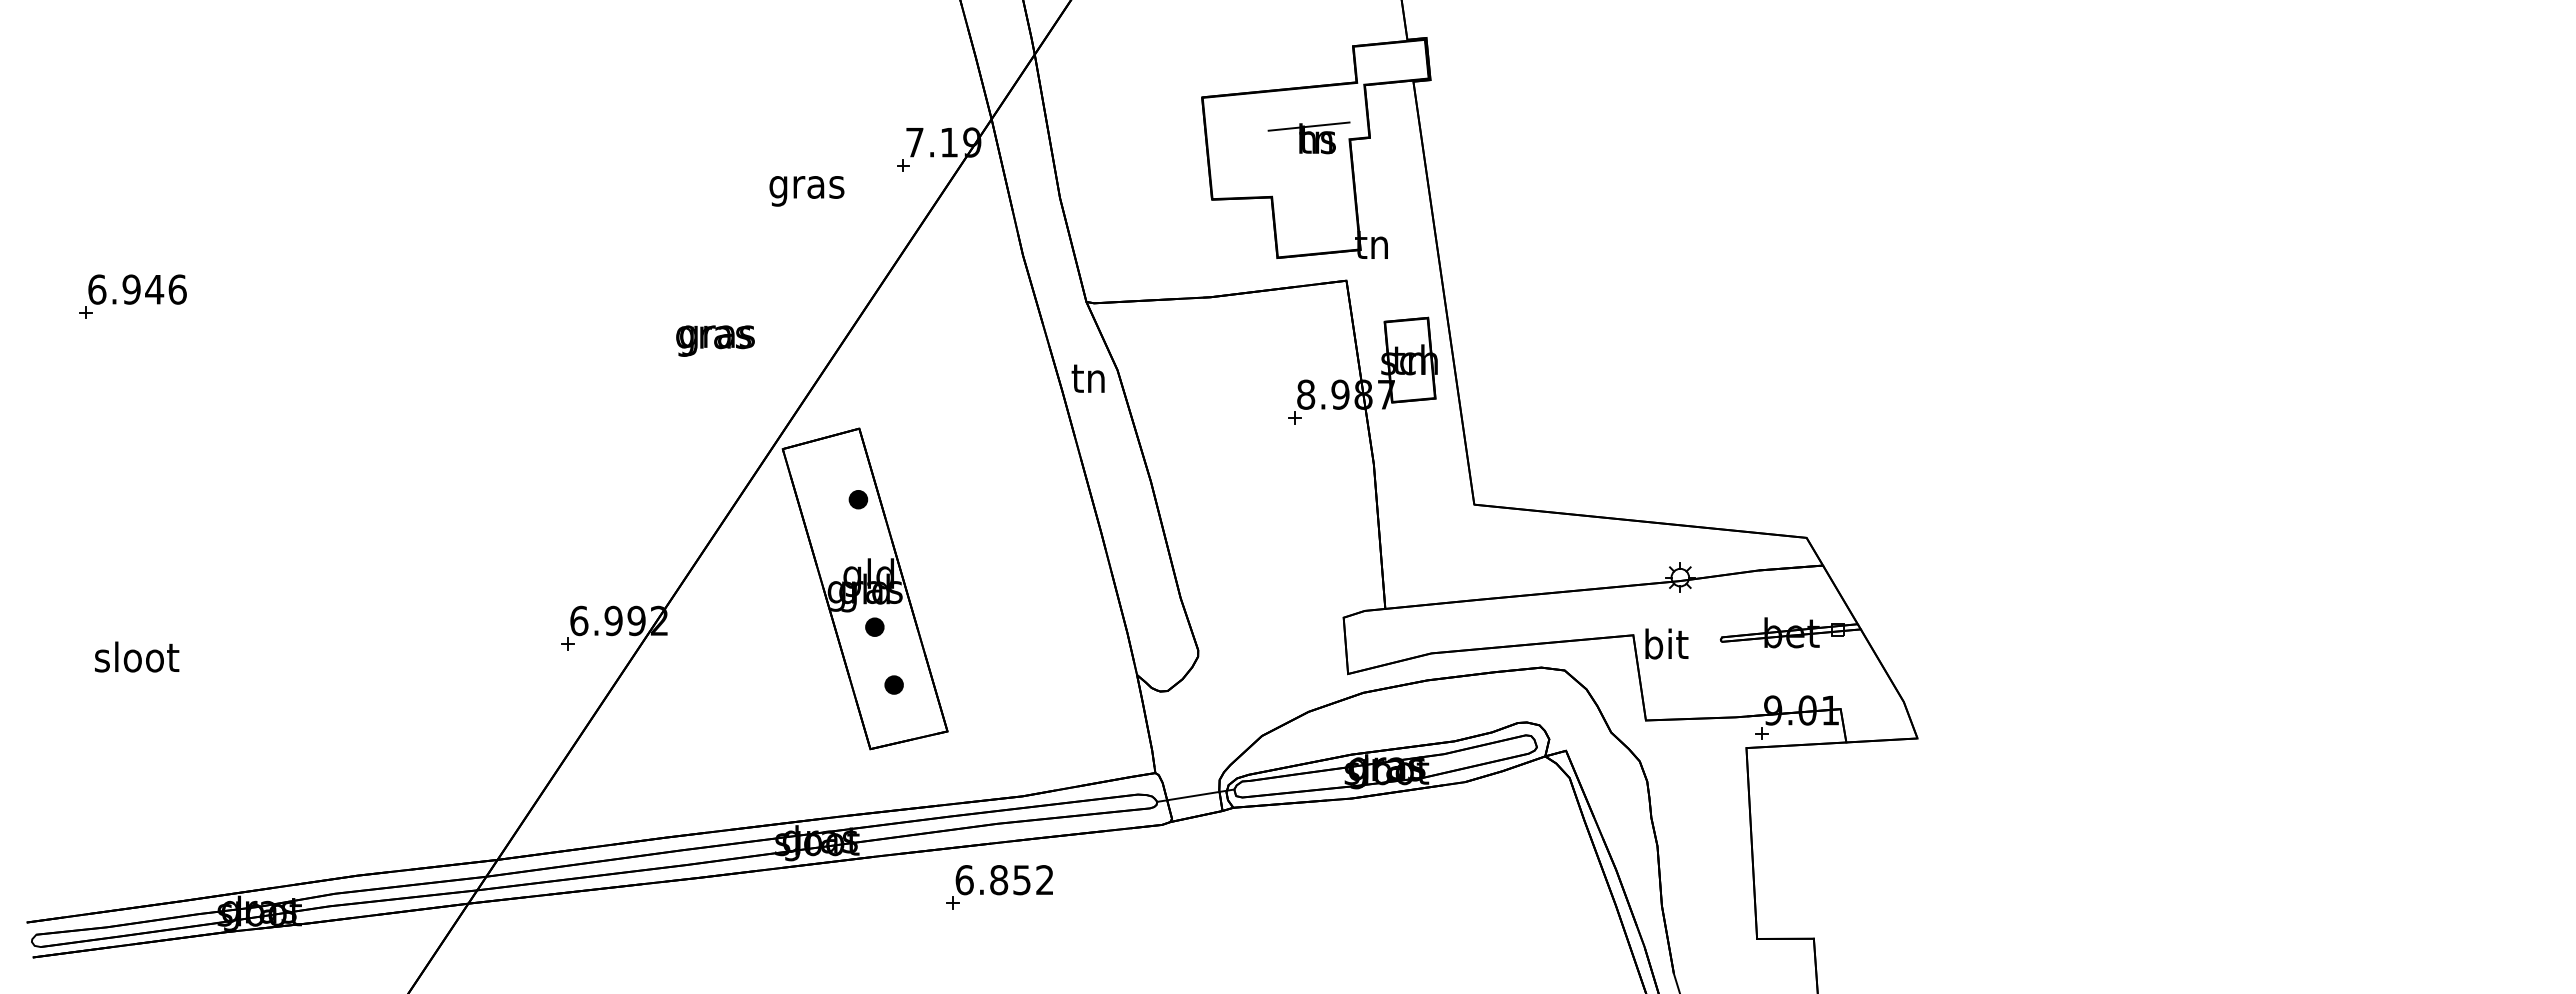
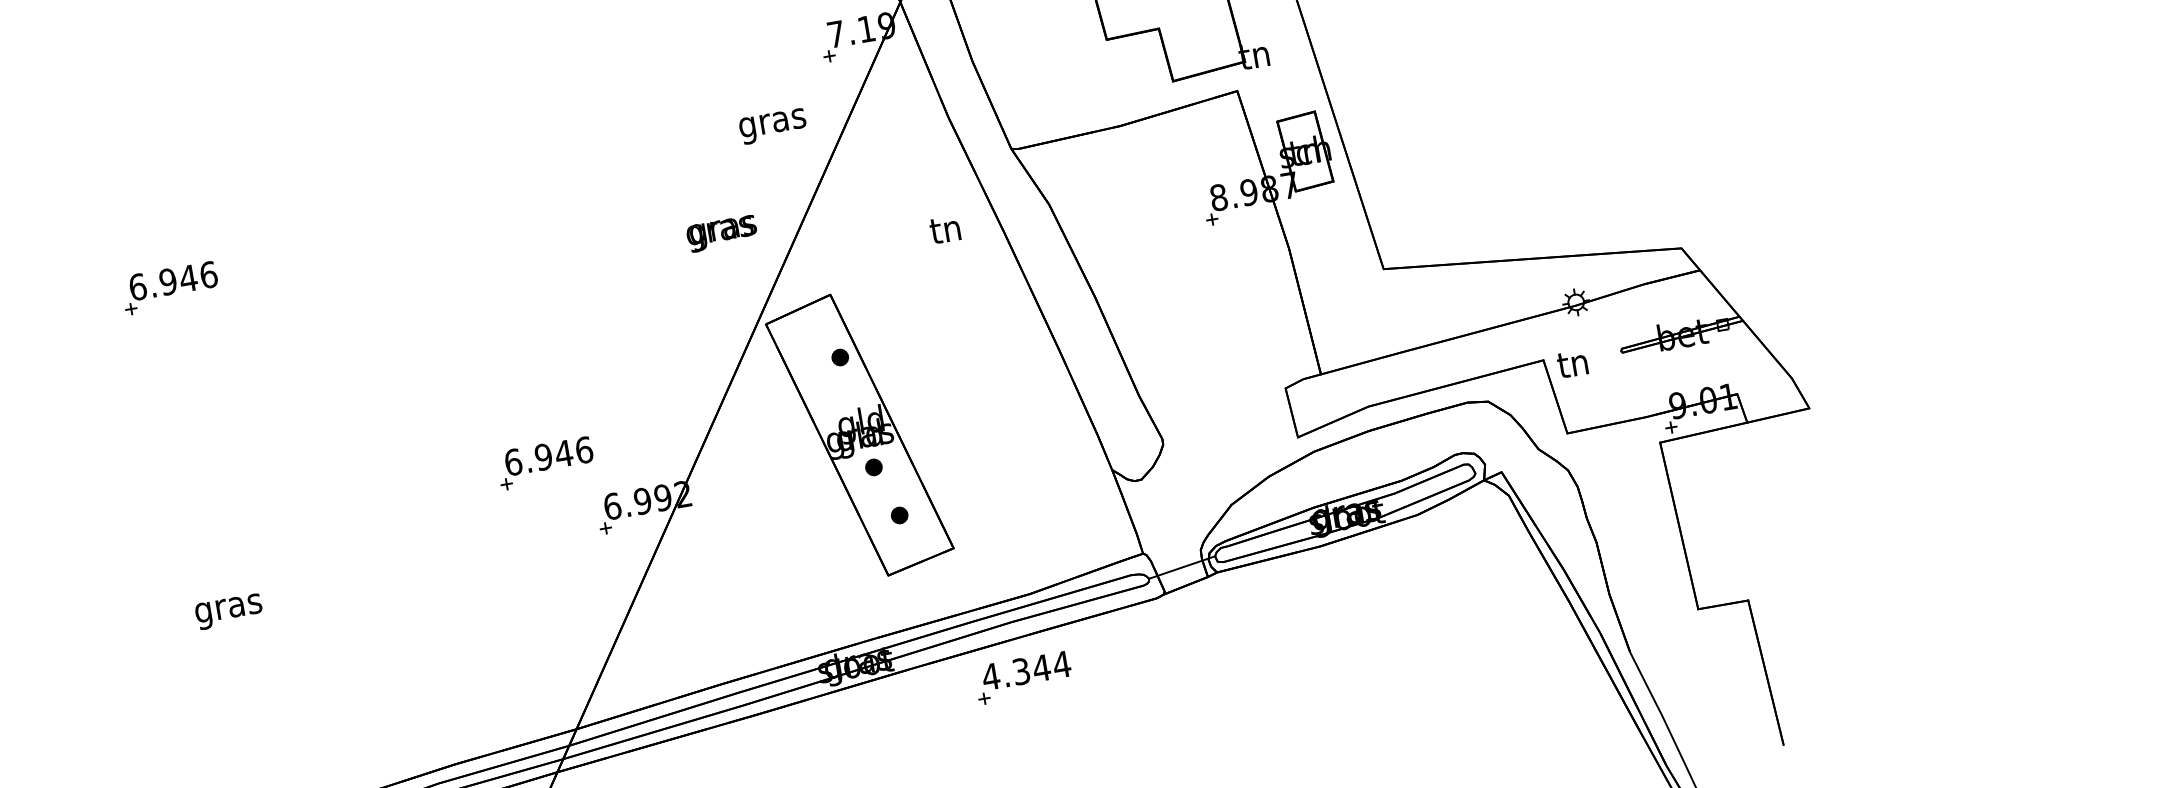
text: (806, 191) -> (772, 126), moved
text: (715, 340) -> (722, 233), moved
text: (1087, 378) -> (944, 229), moved
part: (513, 560) -> (545, 463), added
text: (1666, 643) -> (1573, 362), bit -> tn
text: (137, 660) -> (229, 607), sloot -> gras
text: (1004, 880) -> (1026, 671), 6.852 -> 4.344

